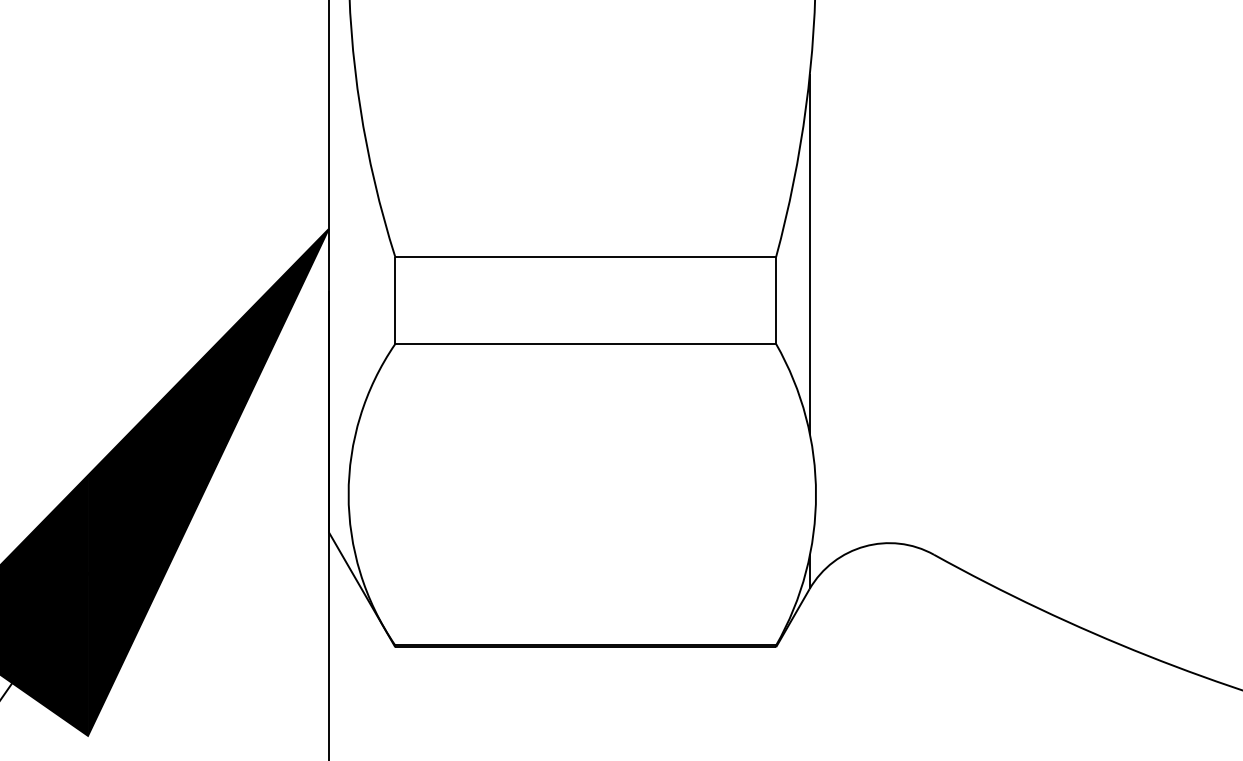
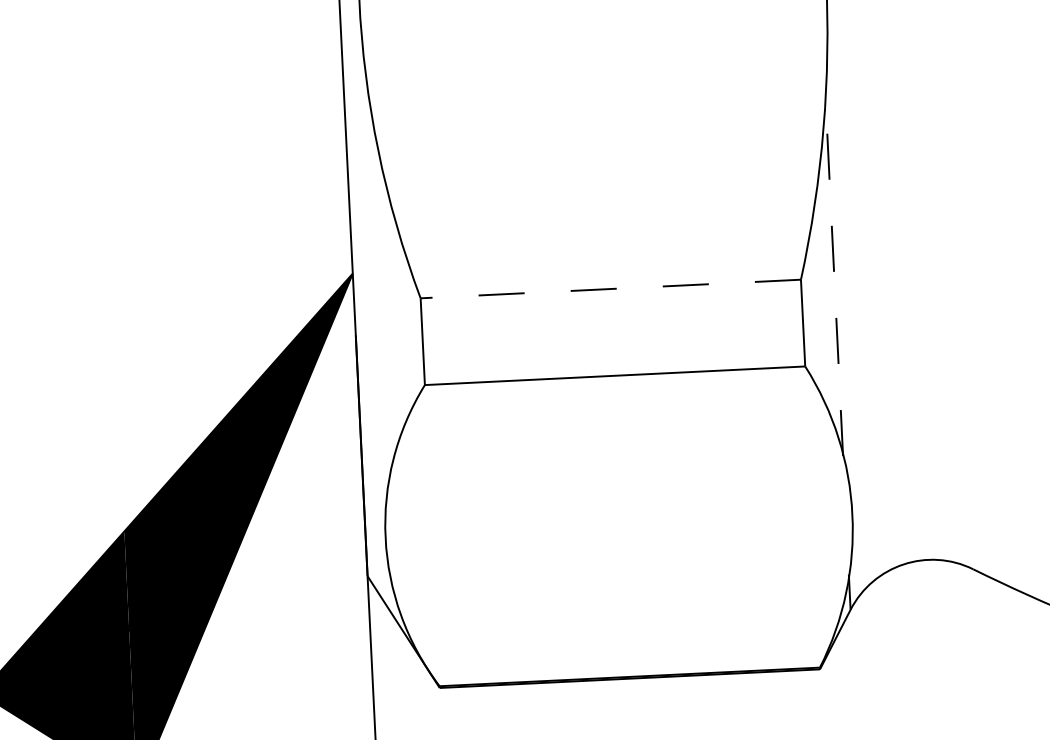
line: (809, 254) -> (834, 275), solid -> dashed
line: (585, 257) -> (610, 289), solid -> dashed

